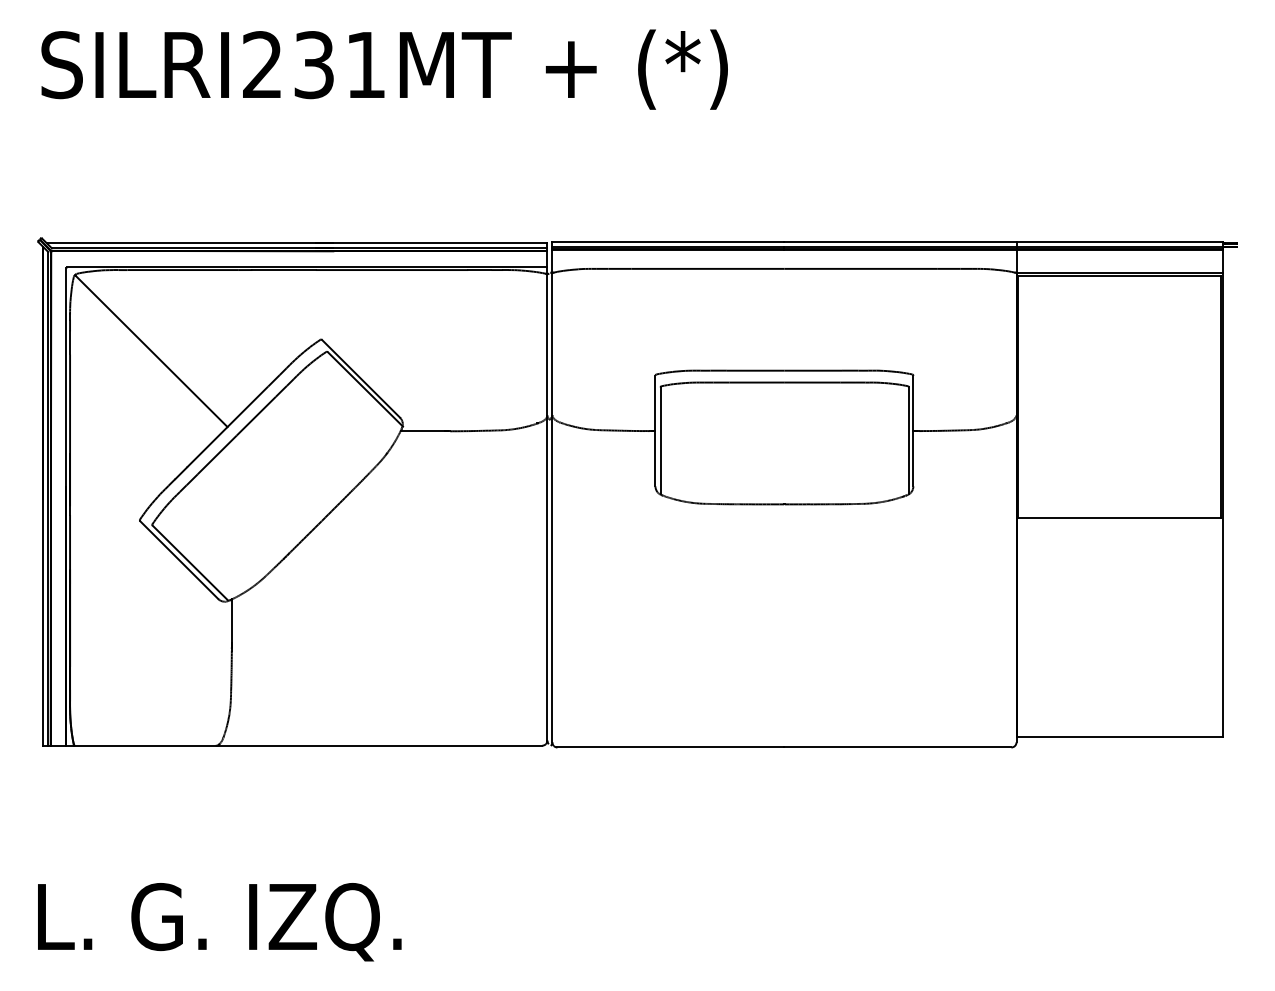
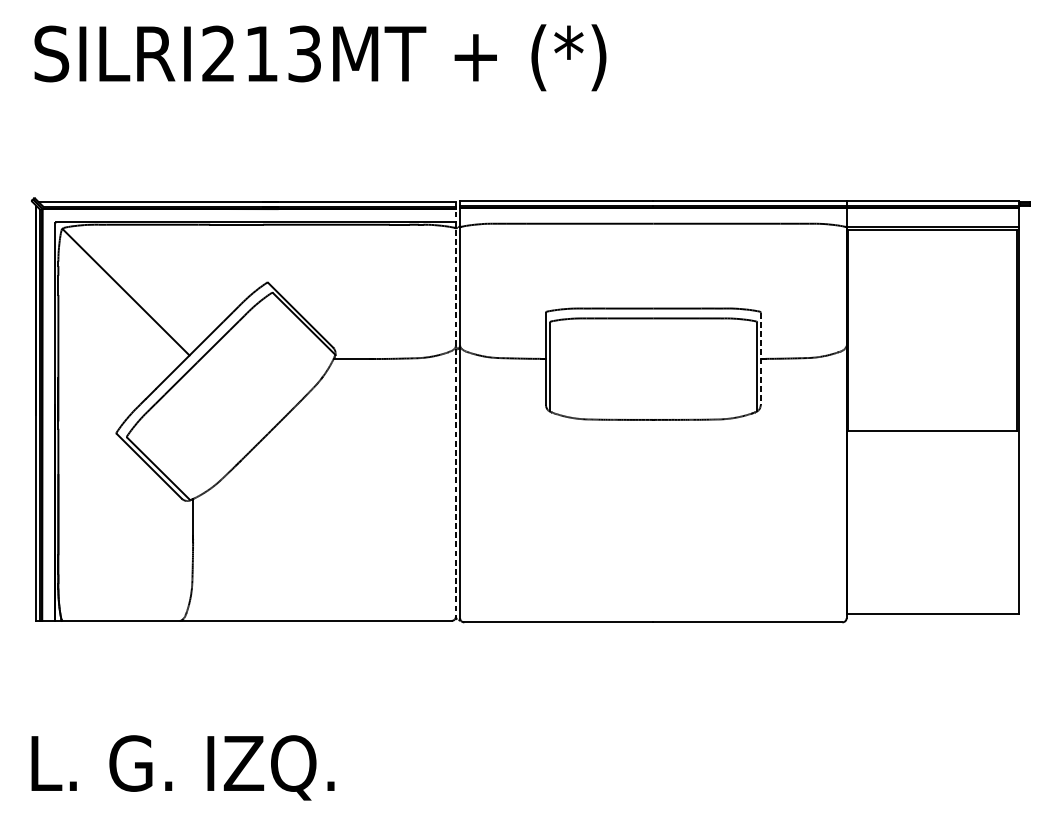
text: (339, 65) -> (282, 54), SILRI231MT -> SILRI213MT
line: (913, 431) -> (760, 359), solid -> dashed
line: (547, 492) -> (456, 410), solid -> dashed

